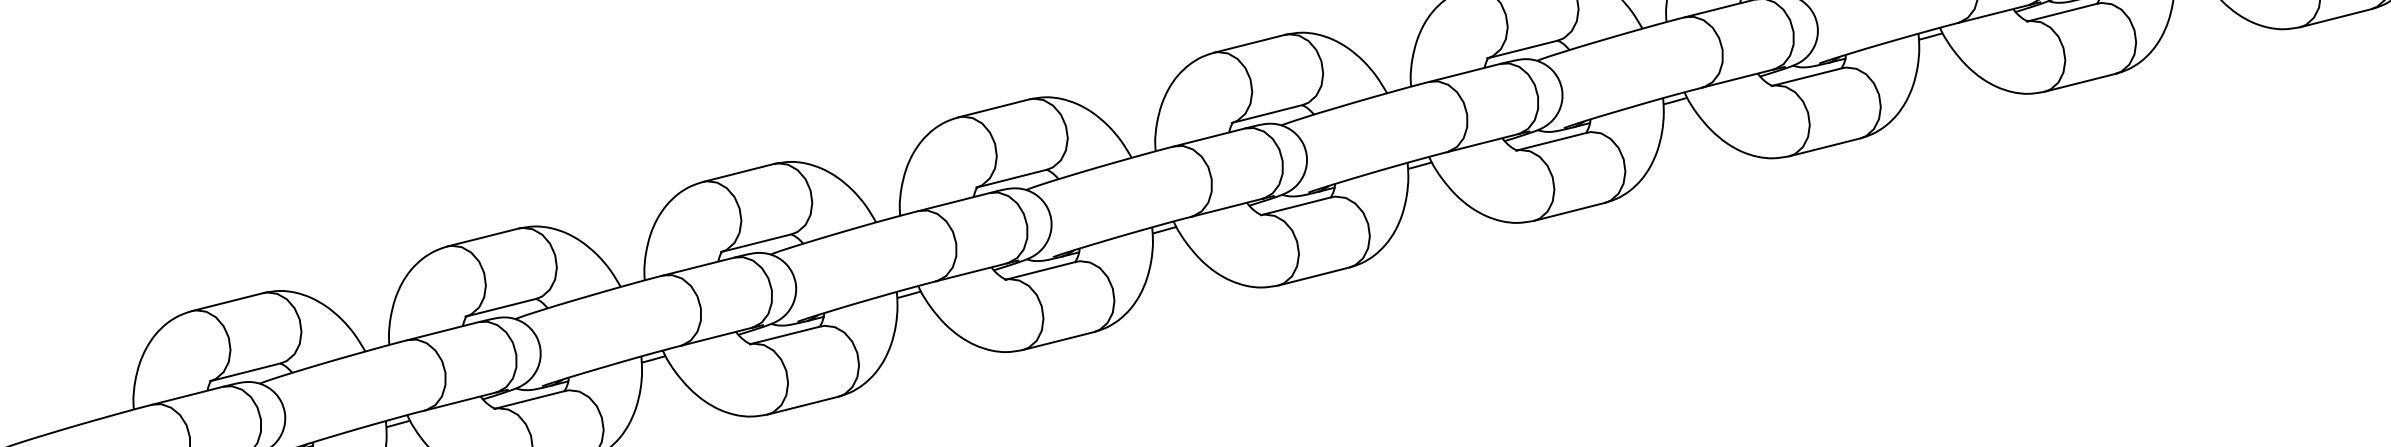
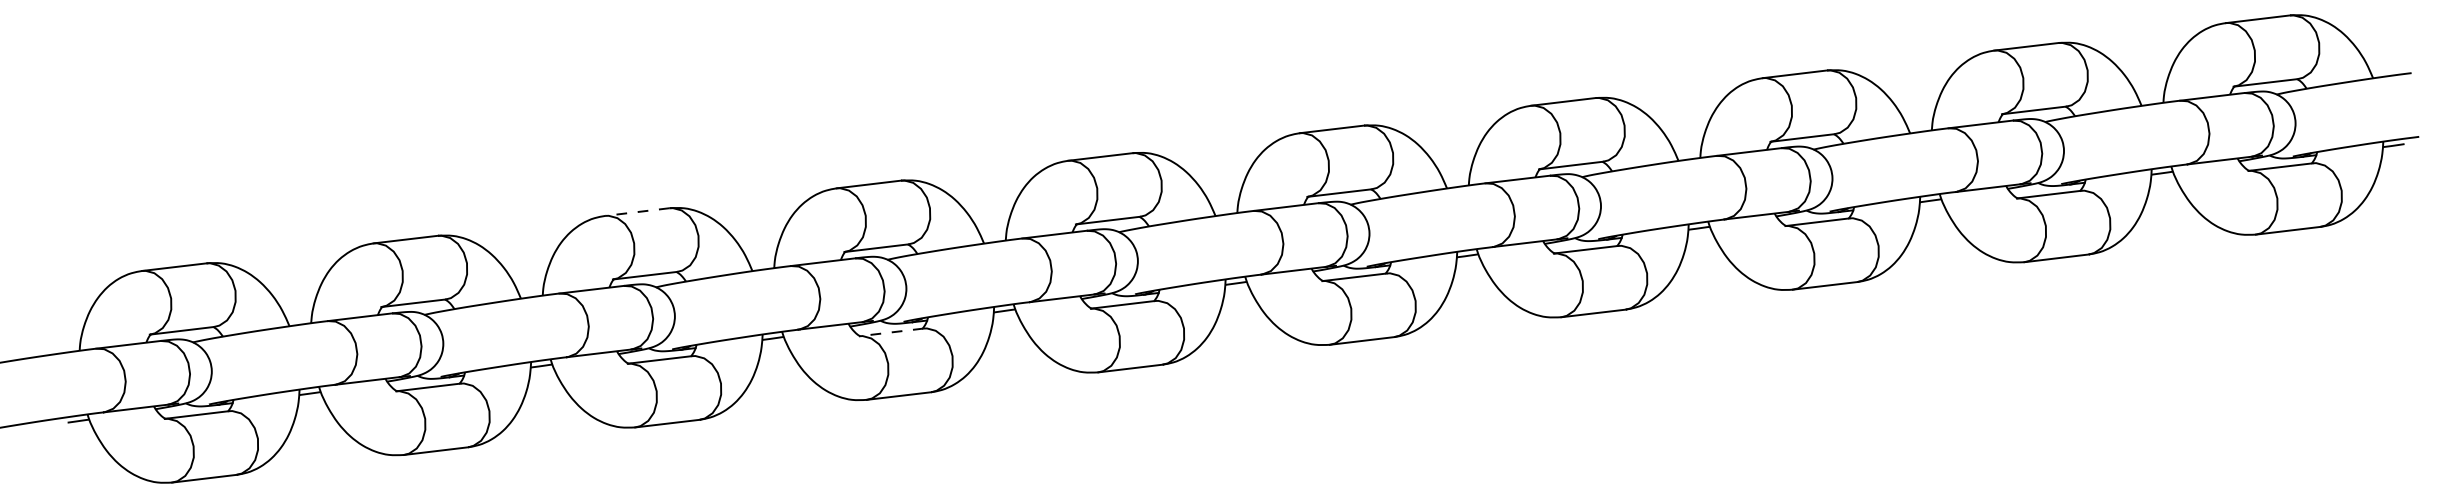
line: (737, 173) -> (636, 212), solid -> dashed
line: (1039, 271) -> (890, 332), solid -> dashed

